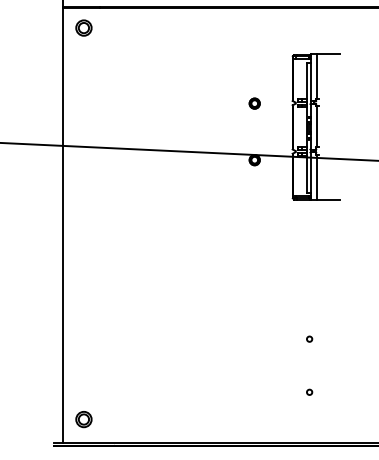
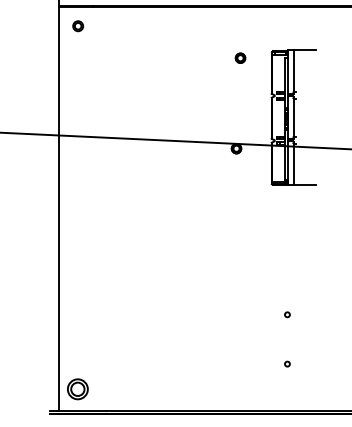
part: (84, 28) -> (78, 26), size x0.7
part: (254, 102) -> (240, 57), moved
part: (84, 419) -> (78, 389), size x1.4

